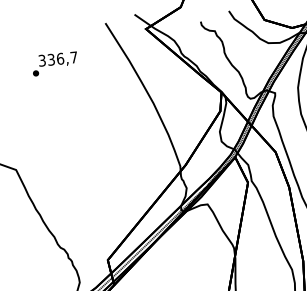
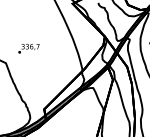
text: (54, 63) -> (28, 48), moved

